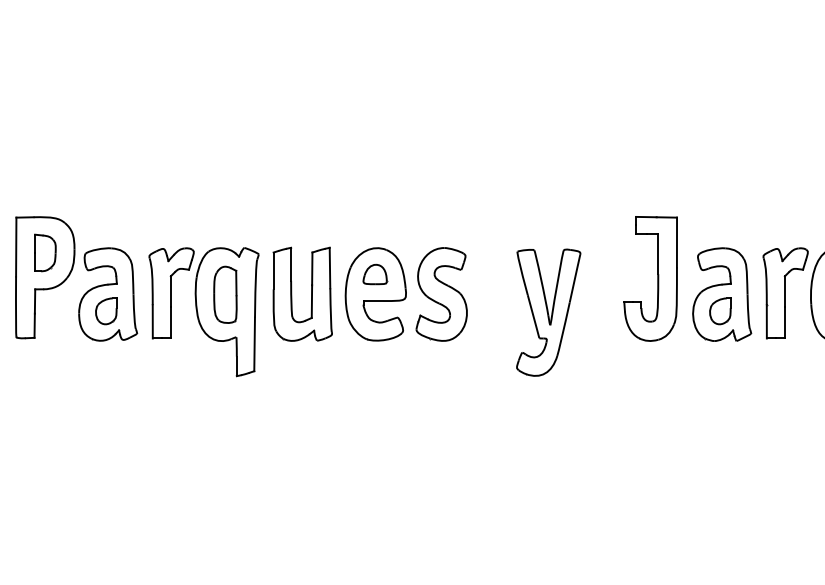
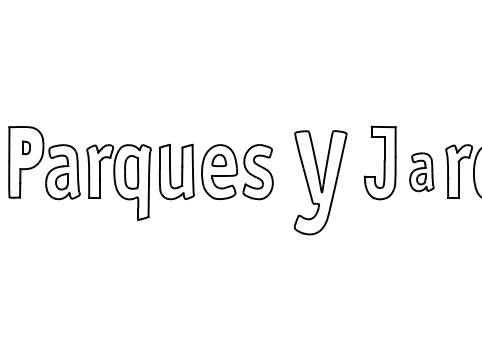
part: (45, 252) -> (26, 147), size x0.6
part: (721, 295) -> (421, 172), size x0.7
part: (548, 312) -> (320, 182), size x1.4

